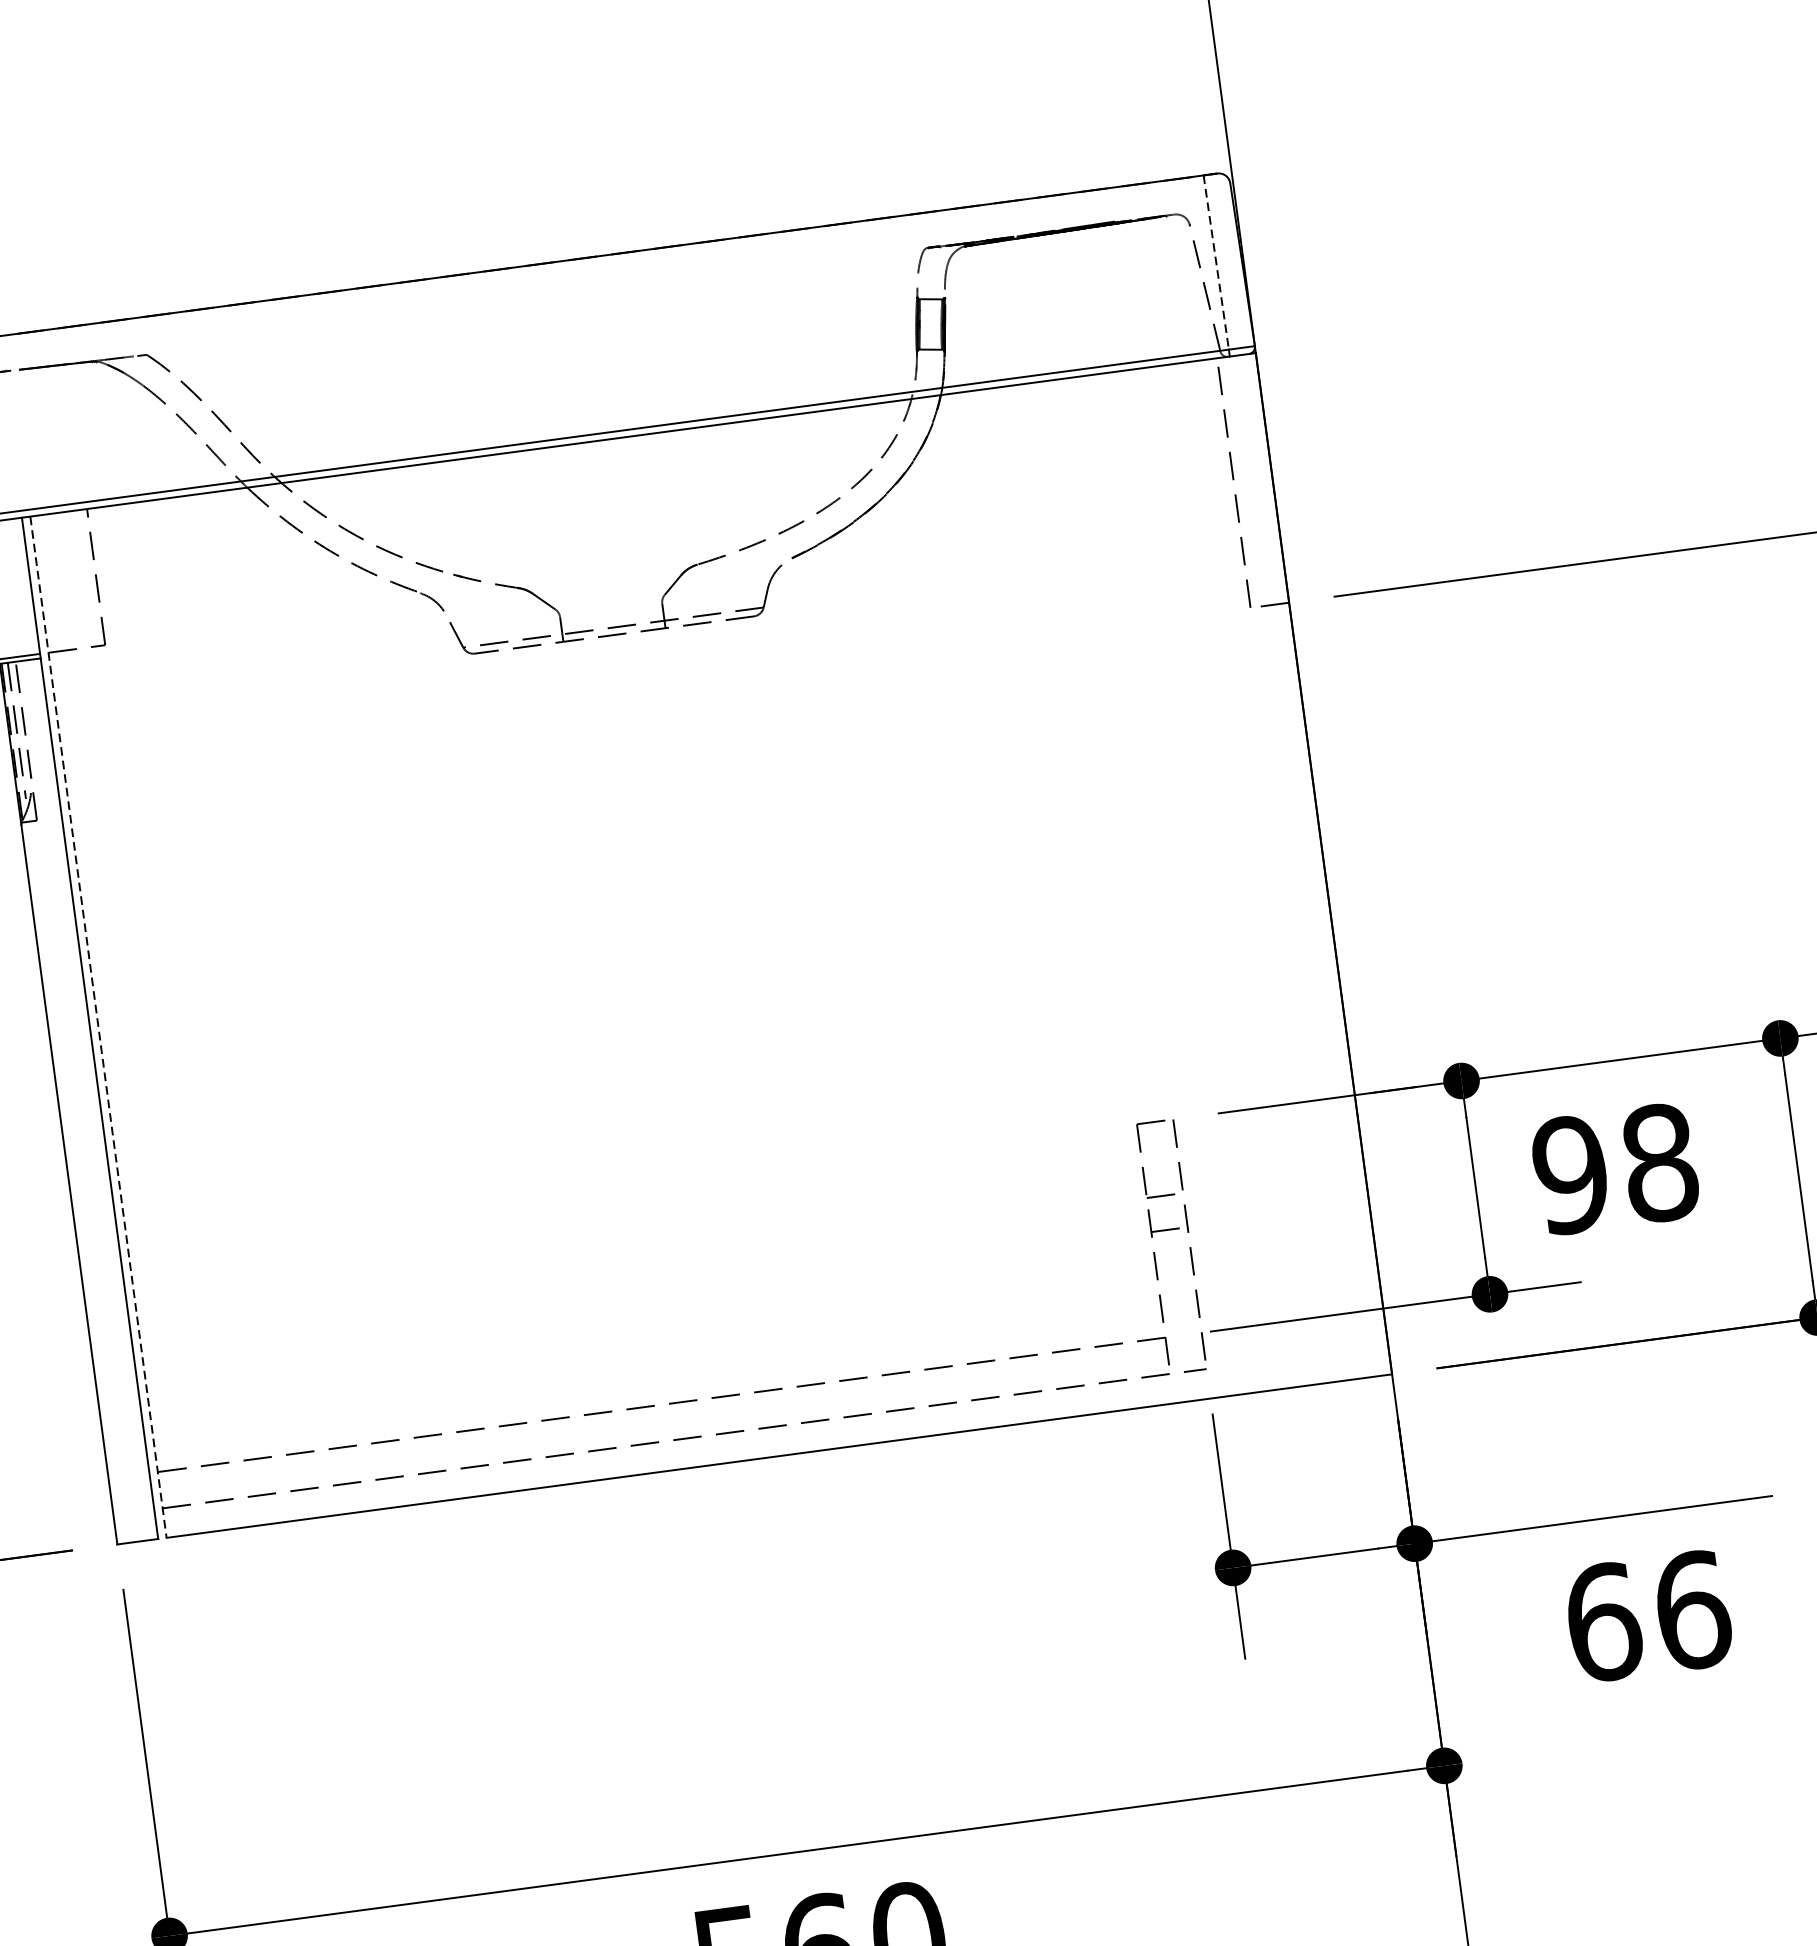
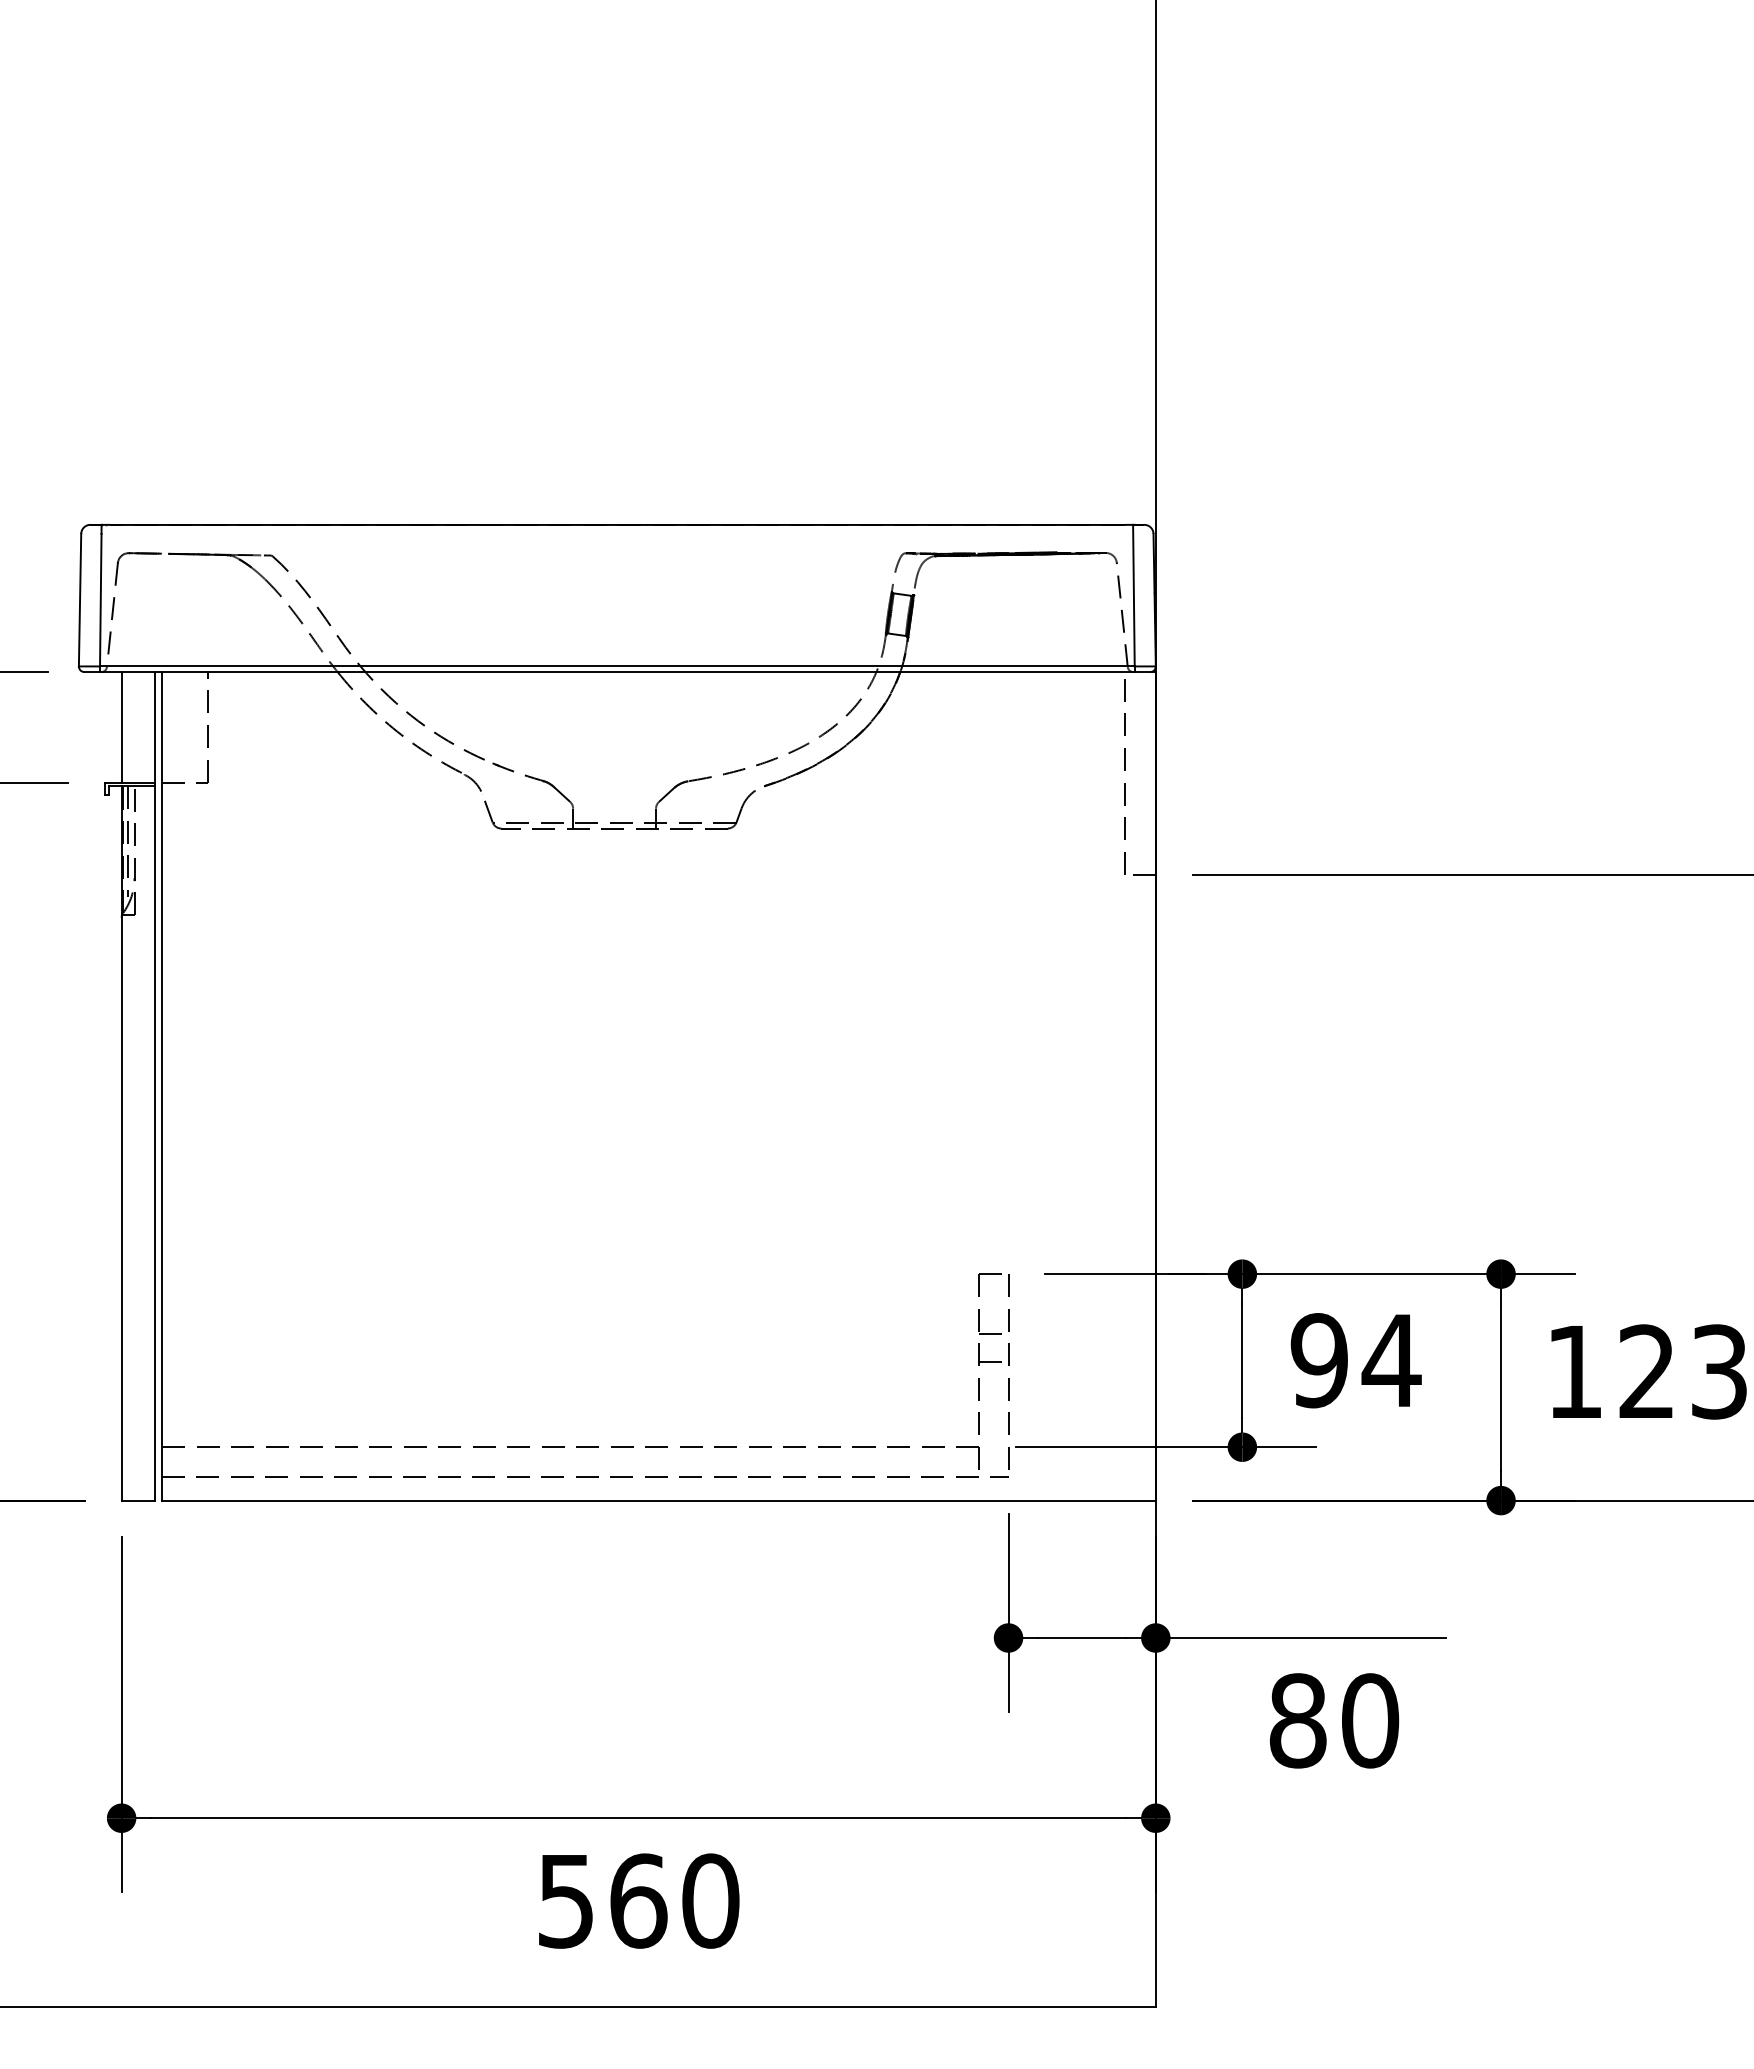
line: (1215, 262) -> (1133, 595), dashed -> solid
line: (98, 1027) -> (161, 1086), dashed -> solid
text: (1659, 1162) -> (1391, 1360), 98 -> 94
text: (1648, 1615) -> (1334, 1720), 66 -> 80

